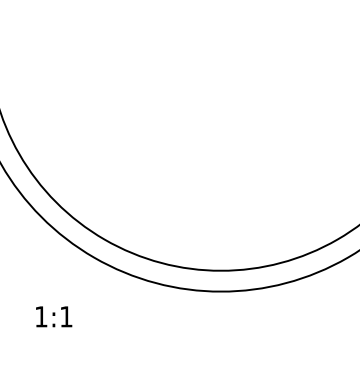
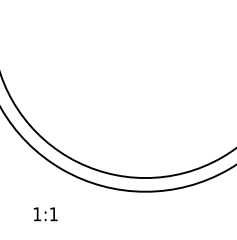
text: (53, 317) -> (45, 214), moved

